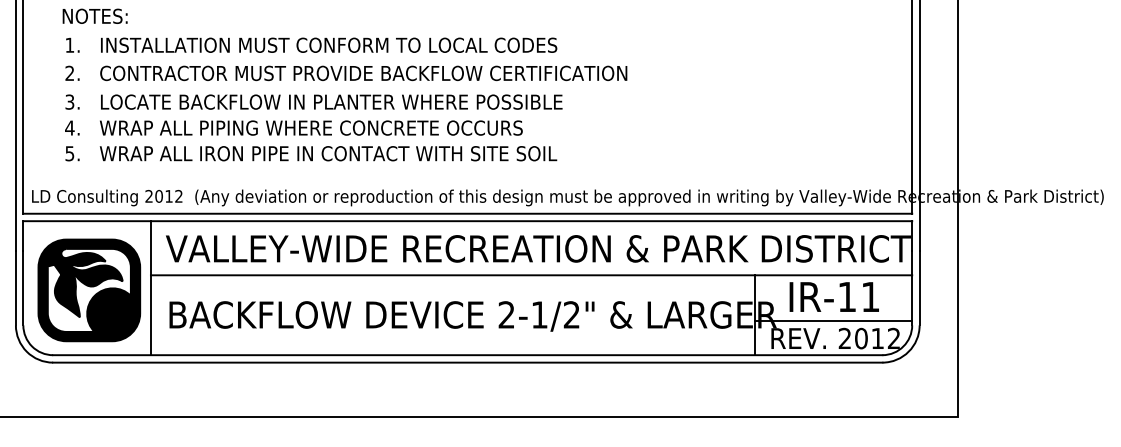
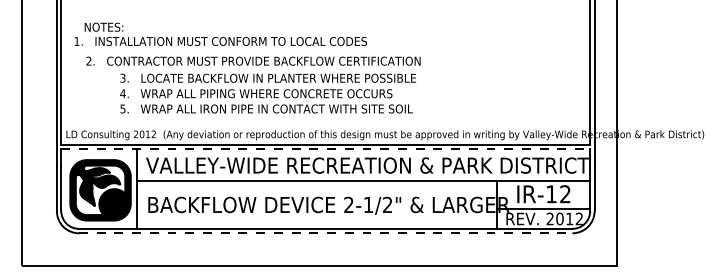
text: (311, 45) -> (220, 41), moved
text: (314, 127) -> (268, 93), moved
line: (469, 221) -> (326, 149), solid -> dashed
text: (870, 297) -> (565, 194), IR-11 -> IR-12
line: (467, 362) -> (325, 233), solid -> dashed

